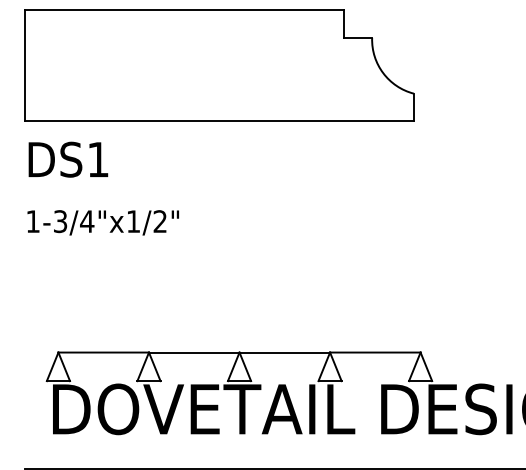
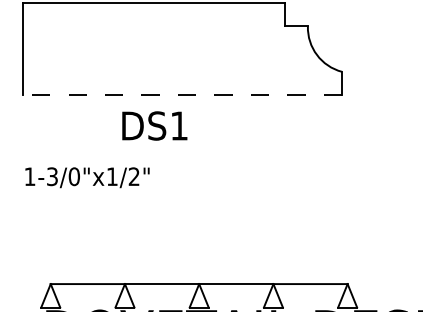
line: (219, 121) -> (182, 94), solid -> dashed
text: (68, 159) -> (154, 125), moved
text: (87, 221) -> (74, 176), 1-3/4"x1/2" -> 1-3/0"x1/2"

